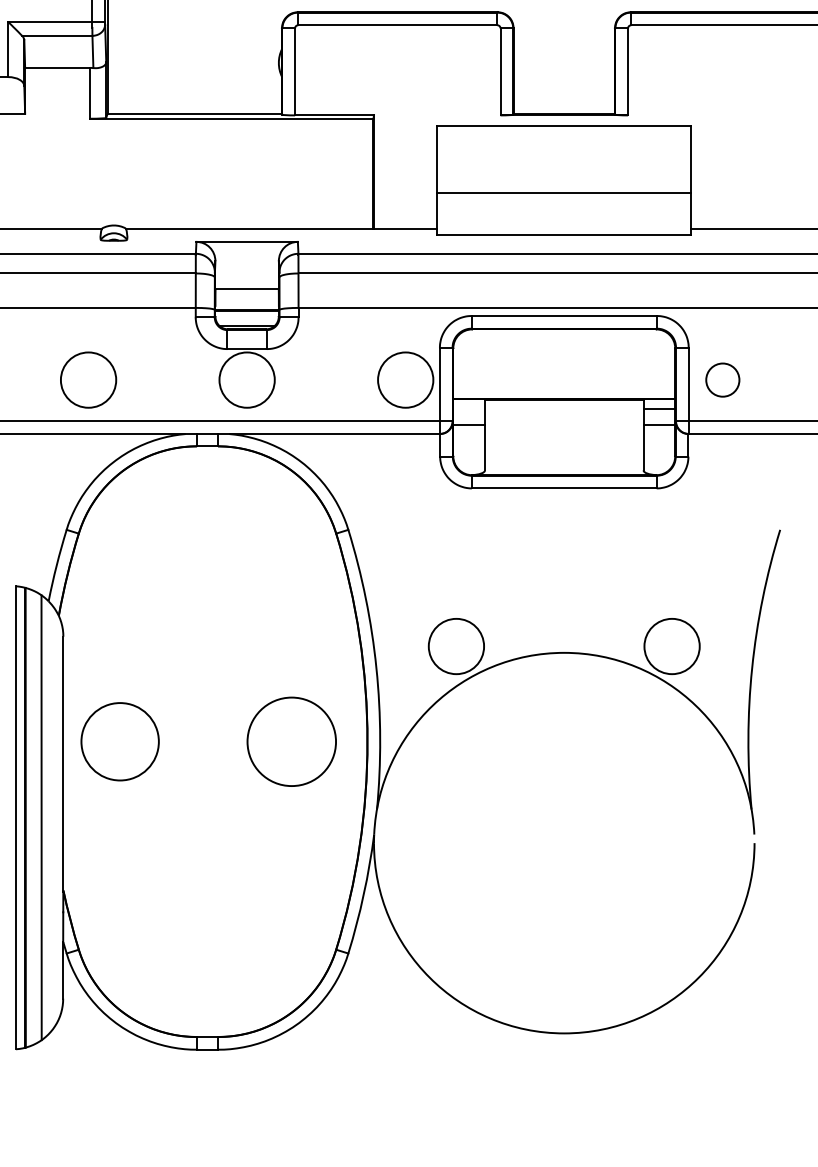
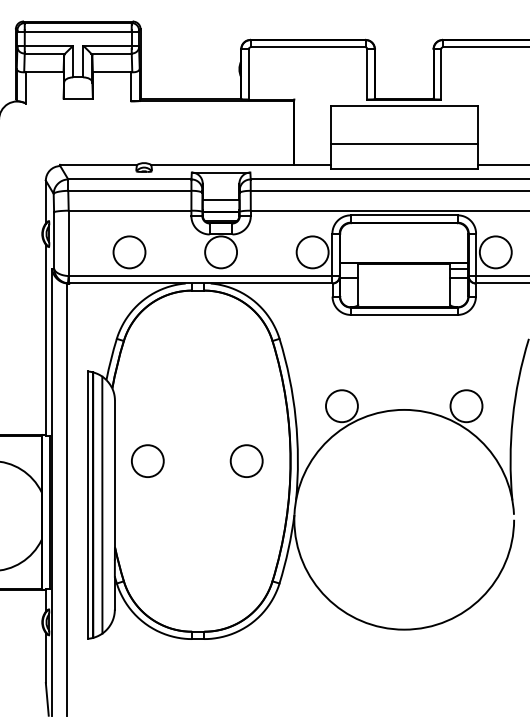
circle: (722, 380) -> (495, 252), size x1.67
circle: (119, 740) -> (147, 460), size x0.71
circle: (291, 740) -> (246, 460), size x0.62

